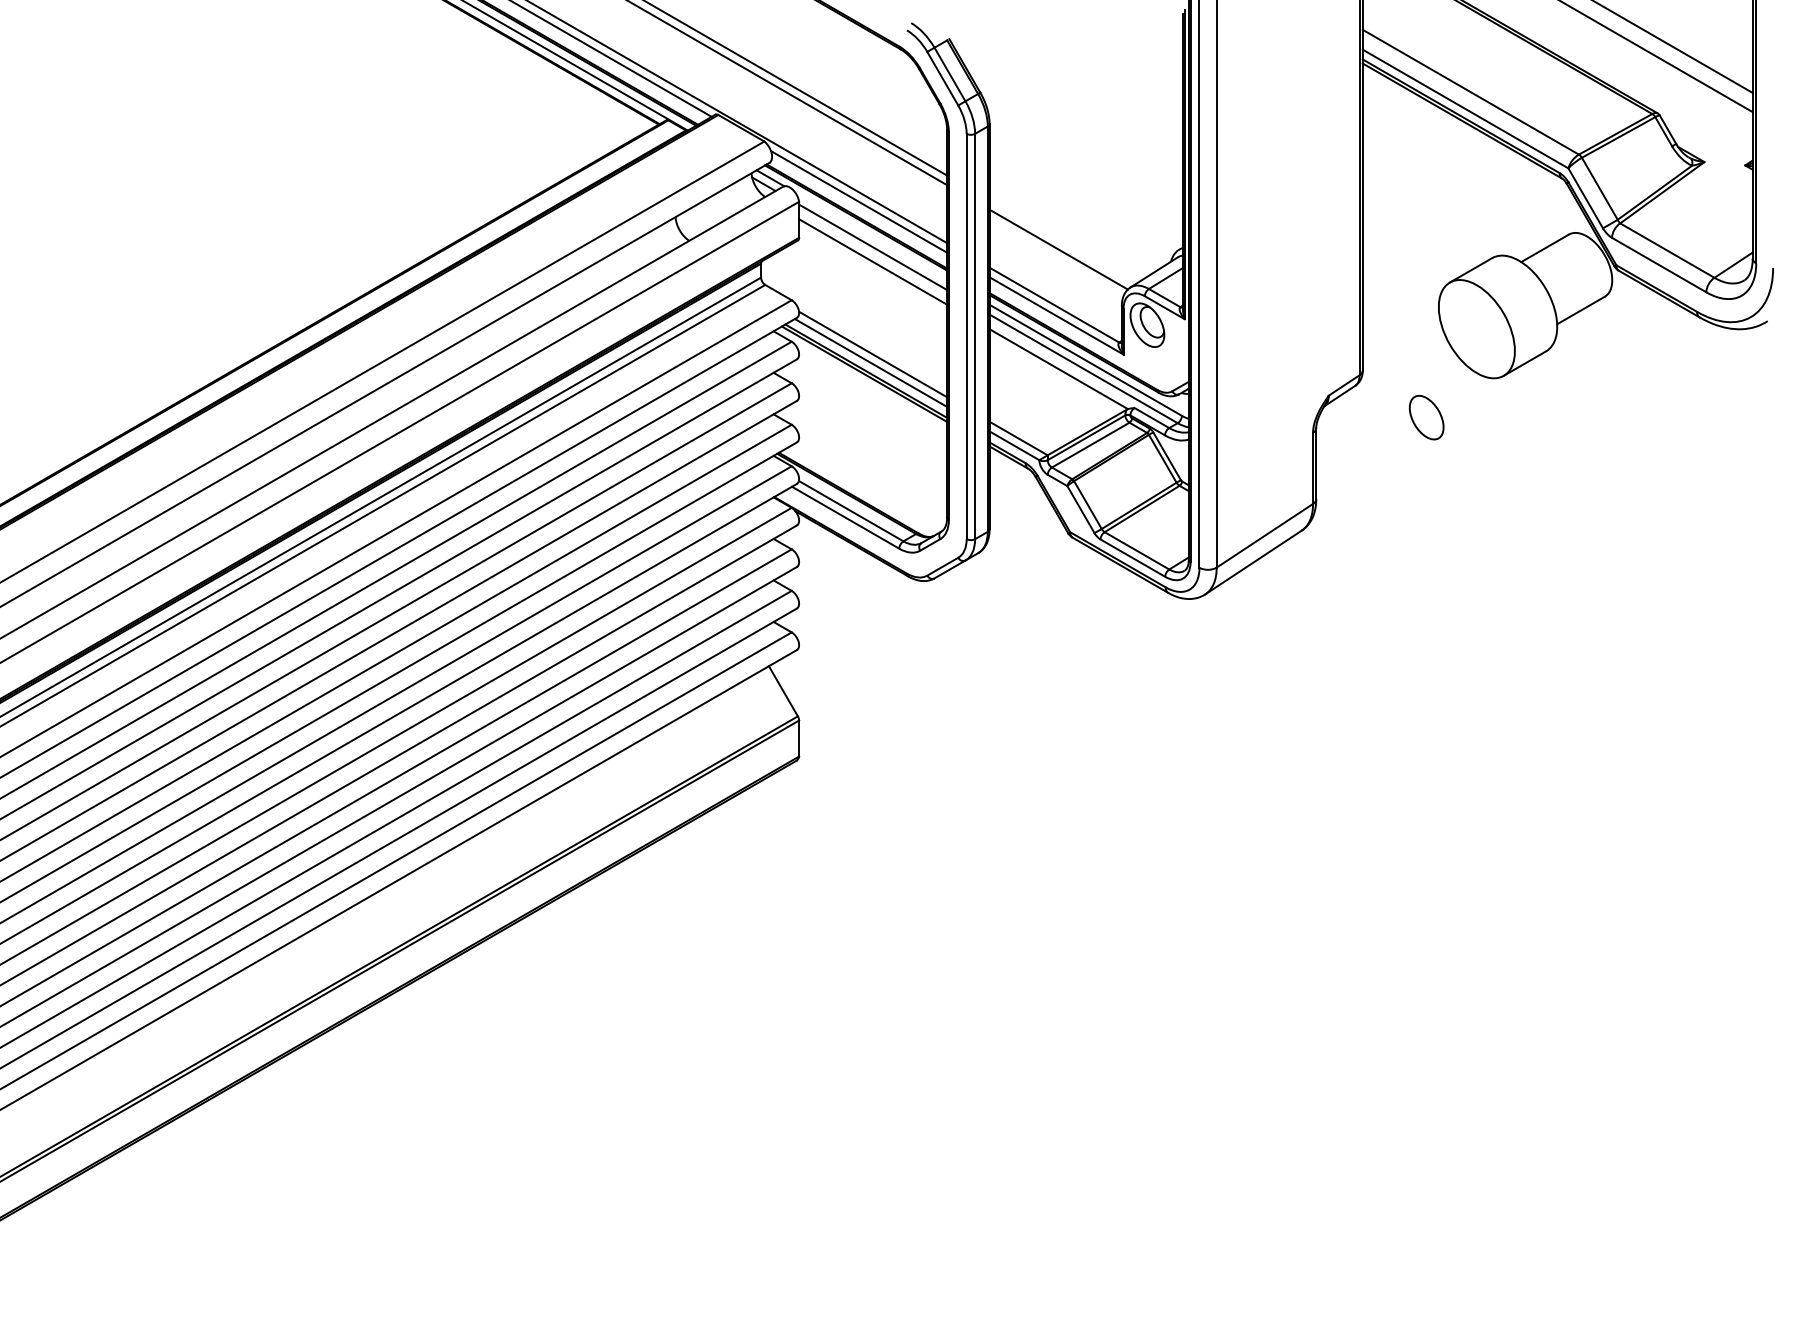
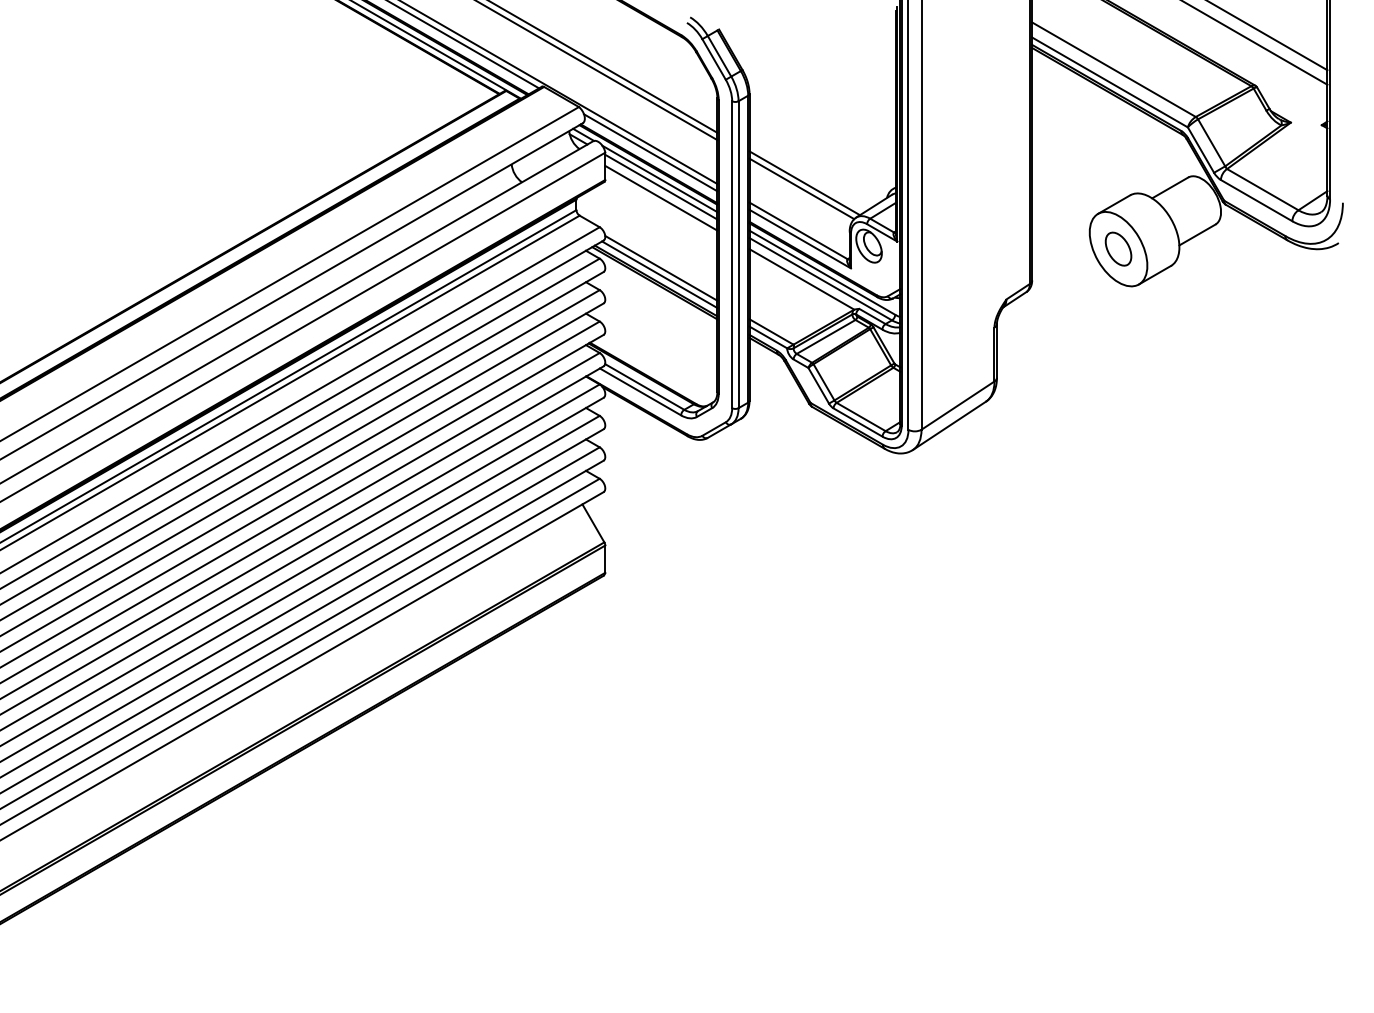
line: (870, 235) -> (659, 178), added
line: (1062, 242) -> (804, 183), added
part: (1426, 416) -> (1118, 248), moved

